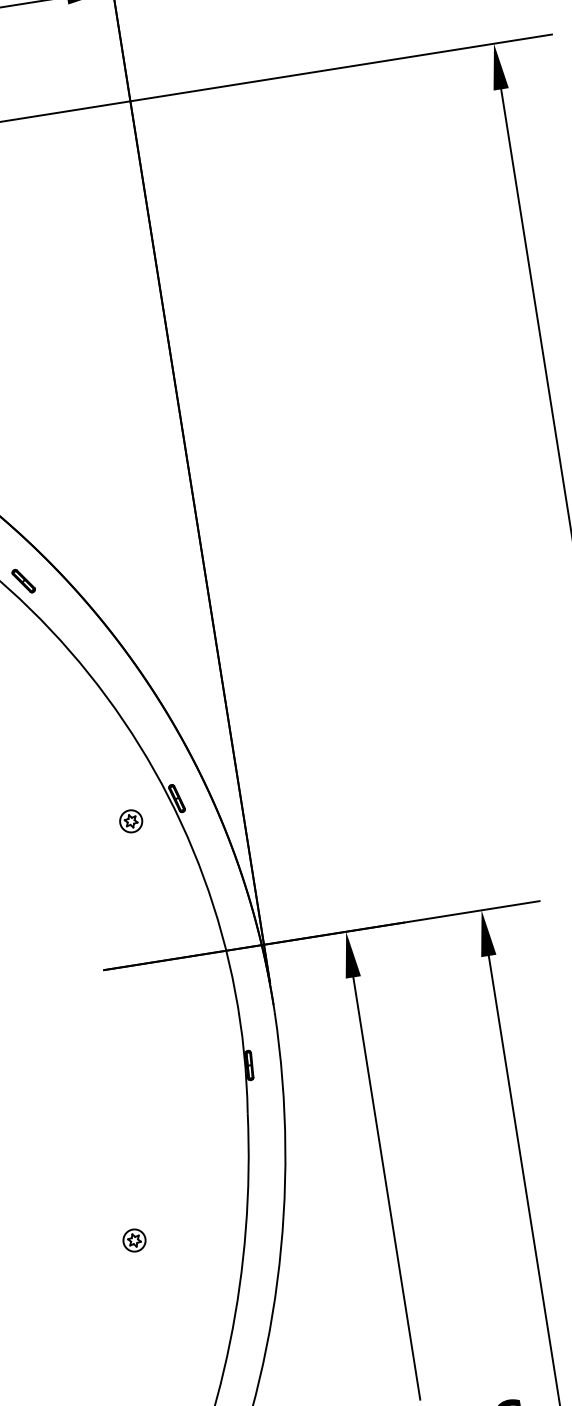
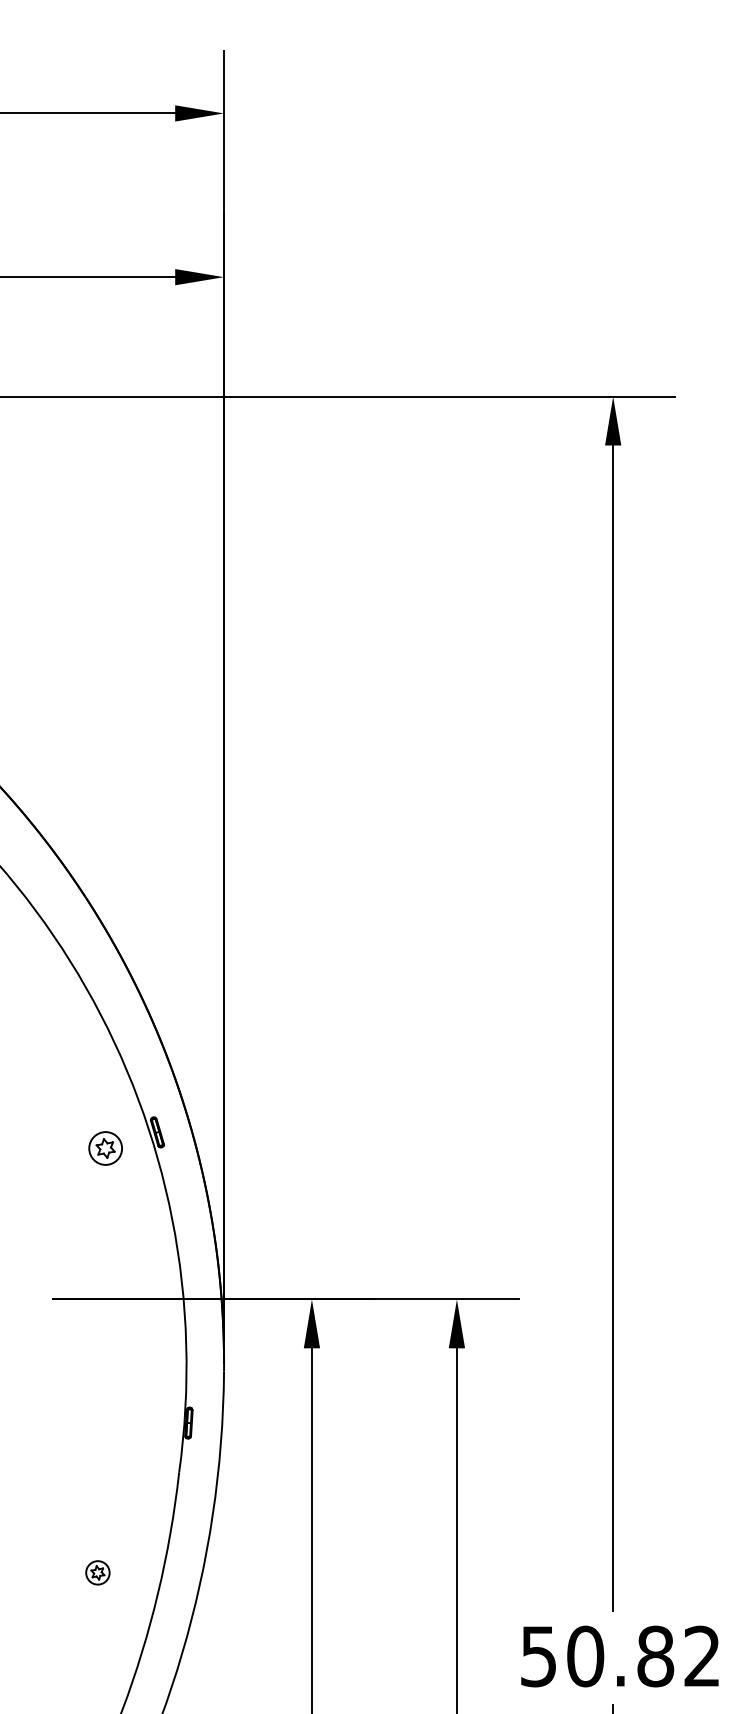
part: (22, 580) -> (32, 879), removed
part: (130, 821) -> (105, 1148), size x1.4
part: (134, 1240) -> (97, 1572), moved

